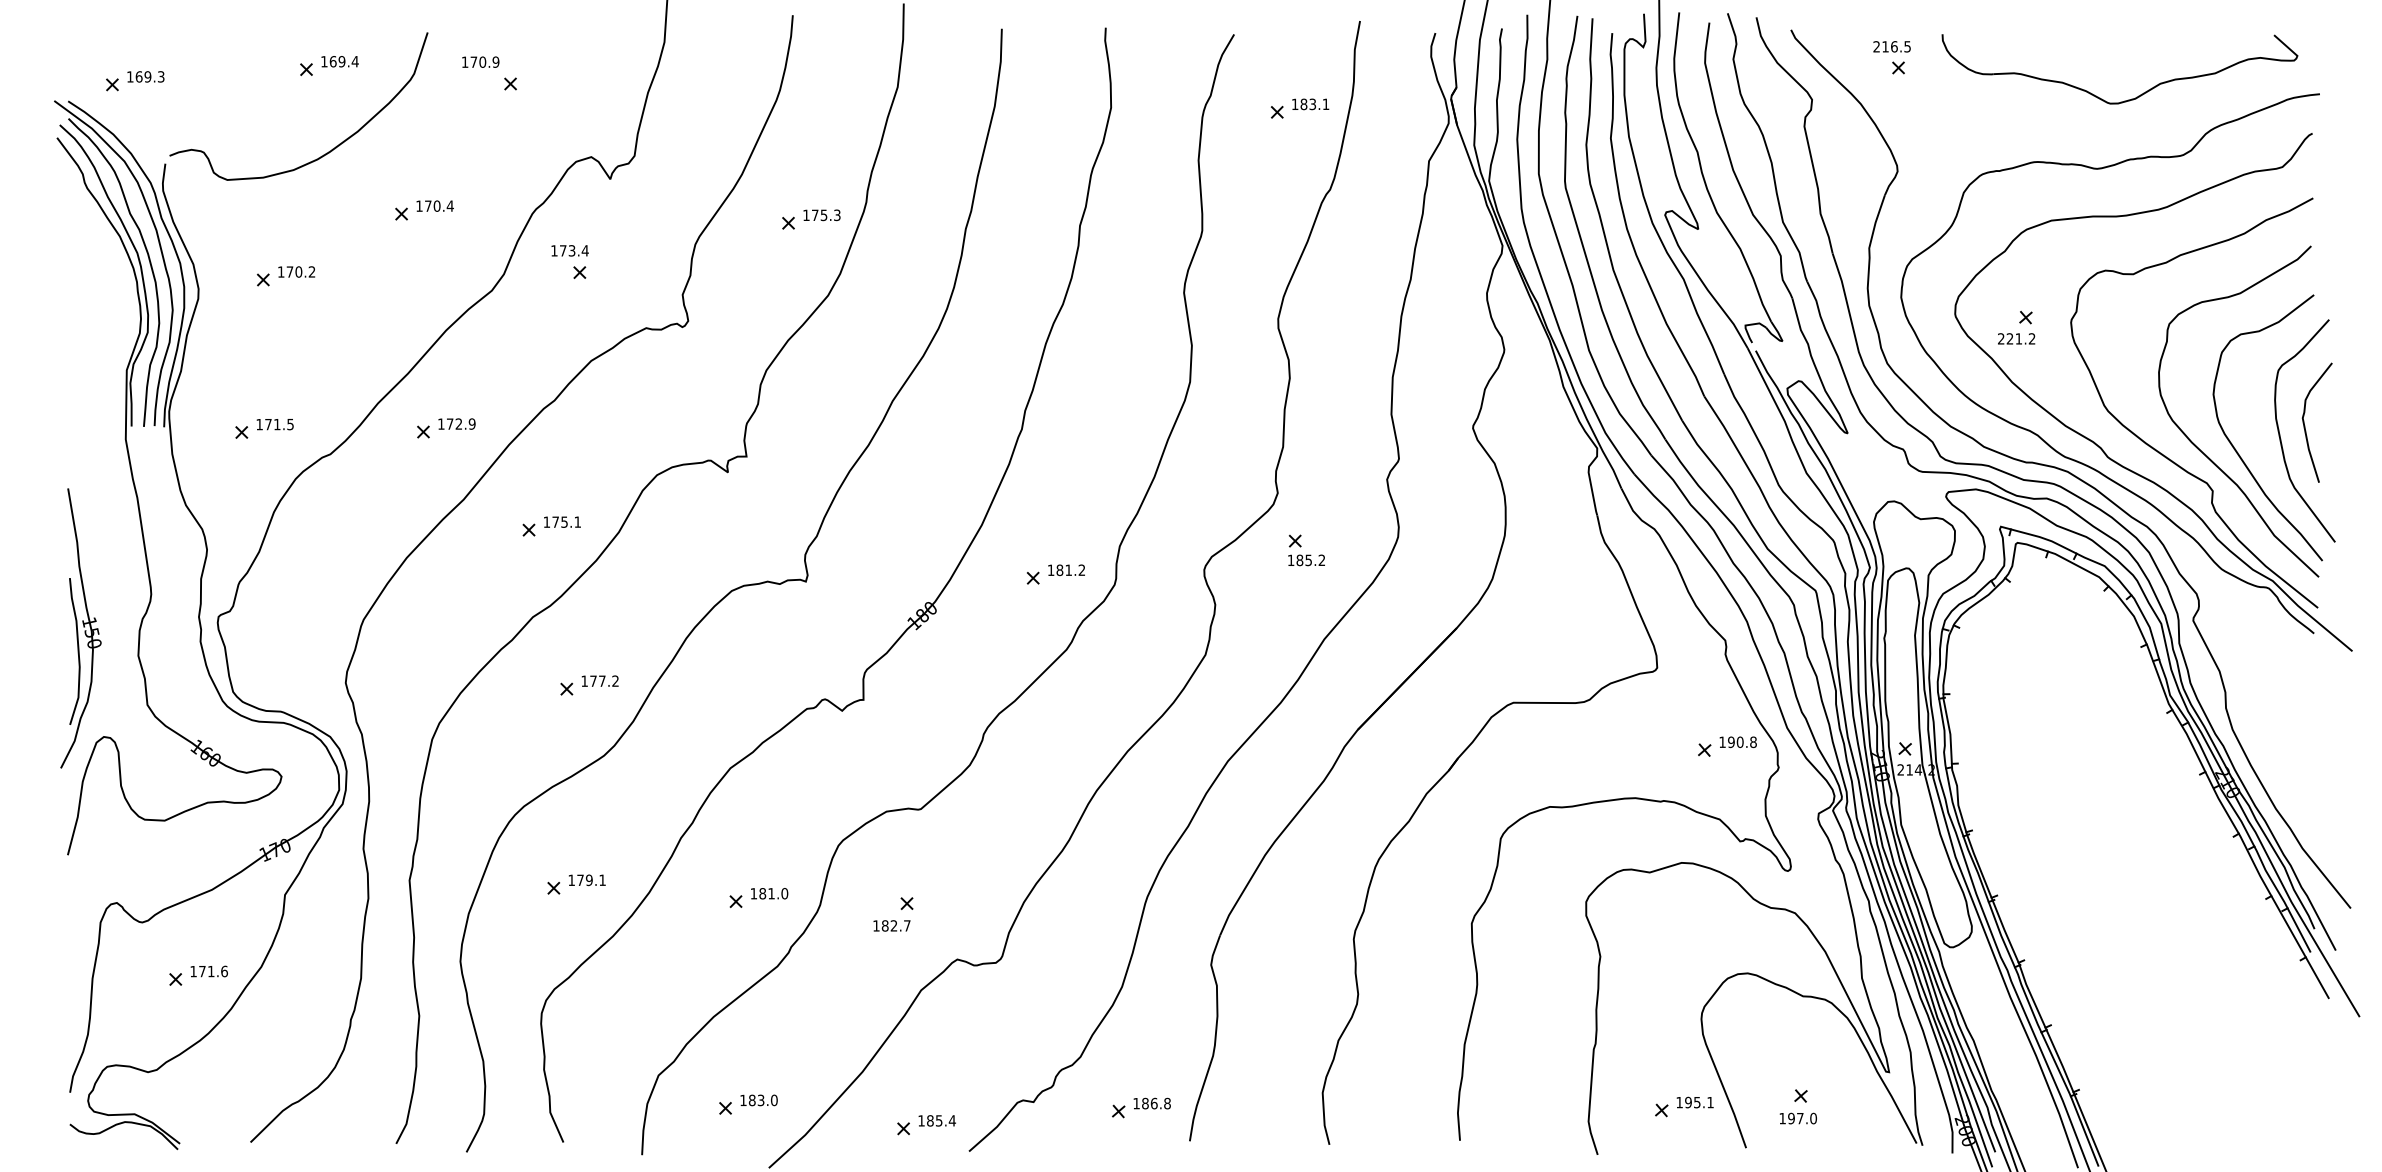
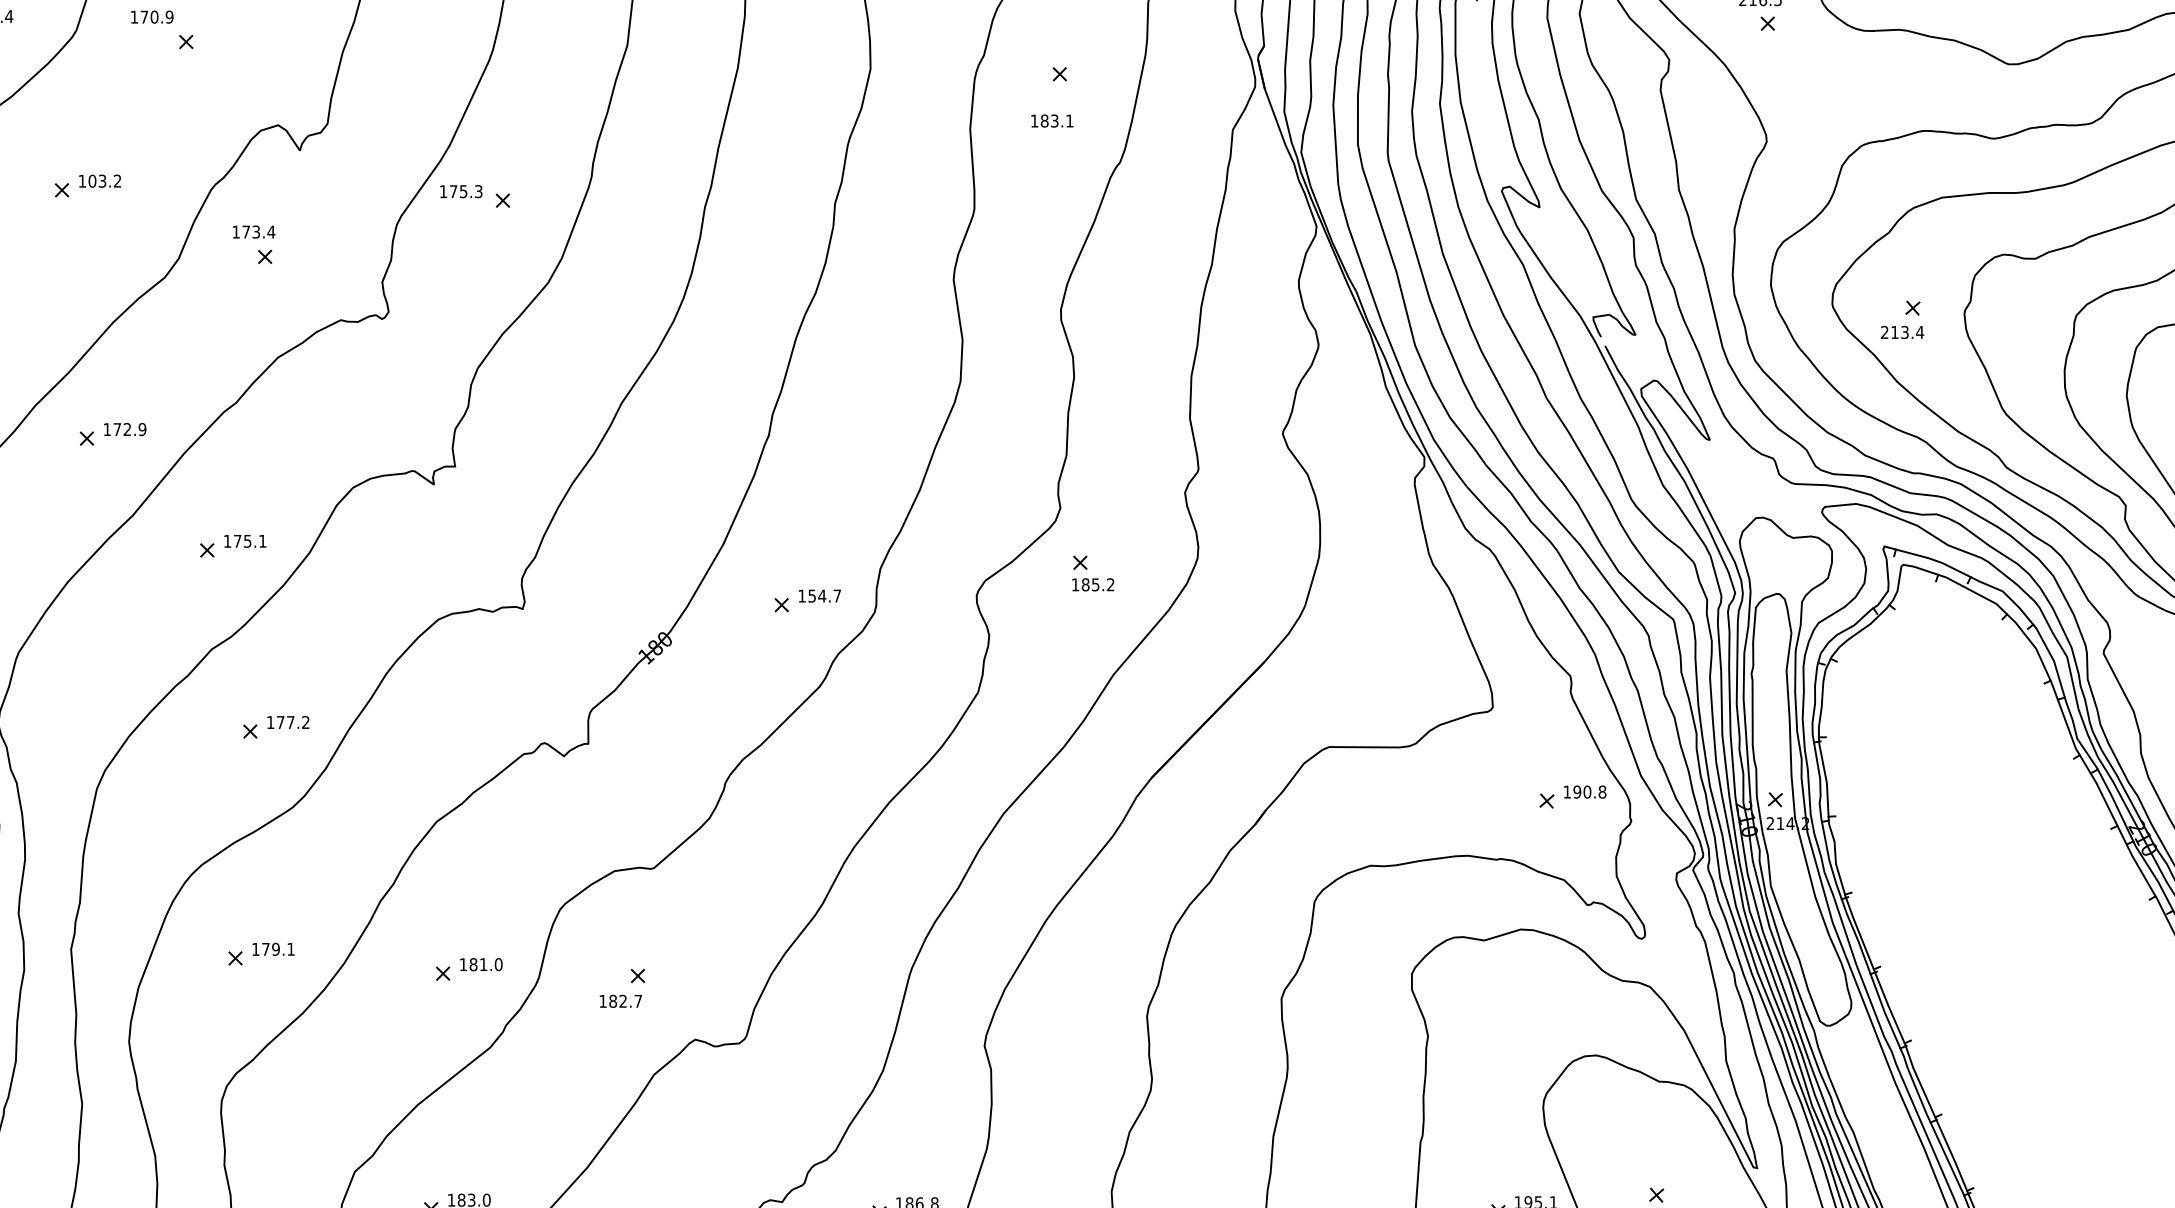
text: (1310, 104) -> (1052, 121), moved
text: (438, 205) -> (104, 180), 170.4 -> 103.2
text: (821, 215) -> (460, 191), moved
text: (2020, 338) -> (1906, 331), 221.2 -> 213.4
text: (1070, 570) -> (824, 596), 181.2 -> 154.7

